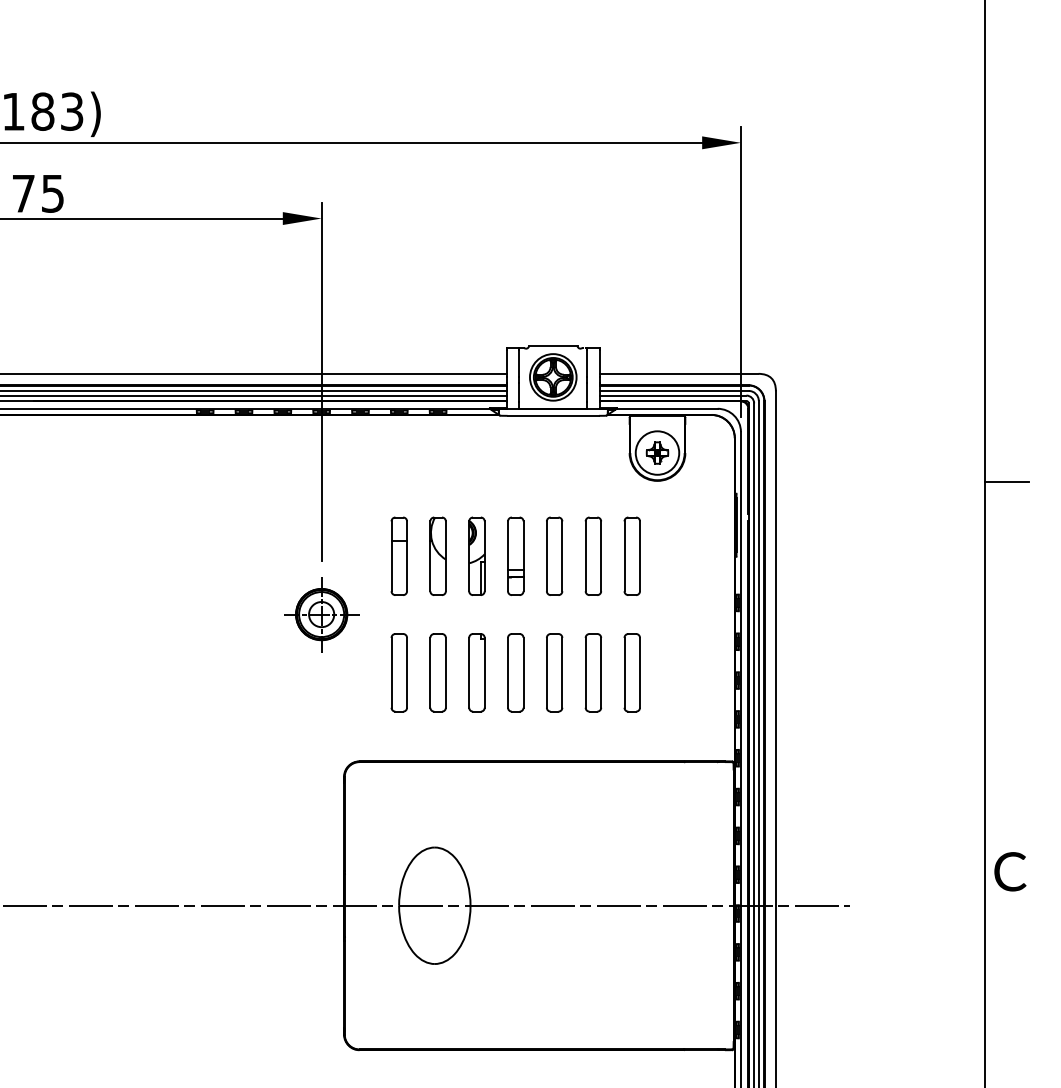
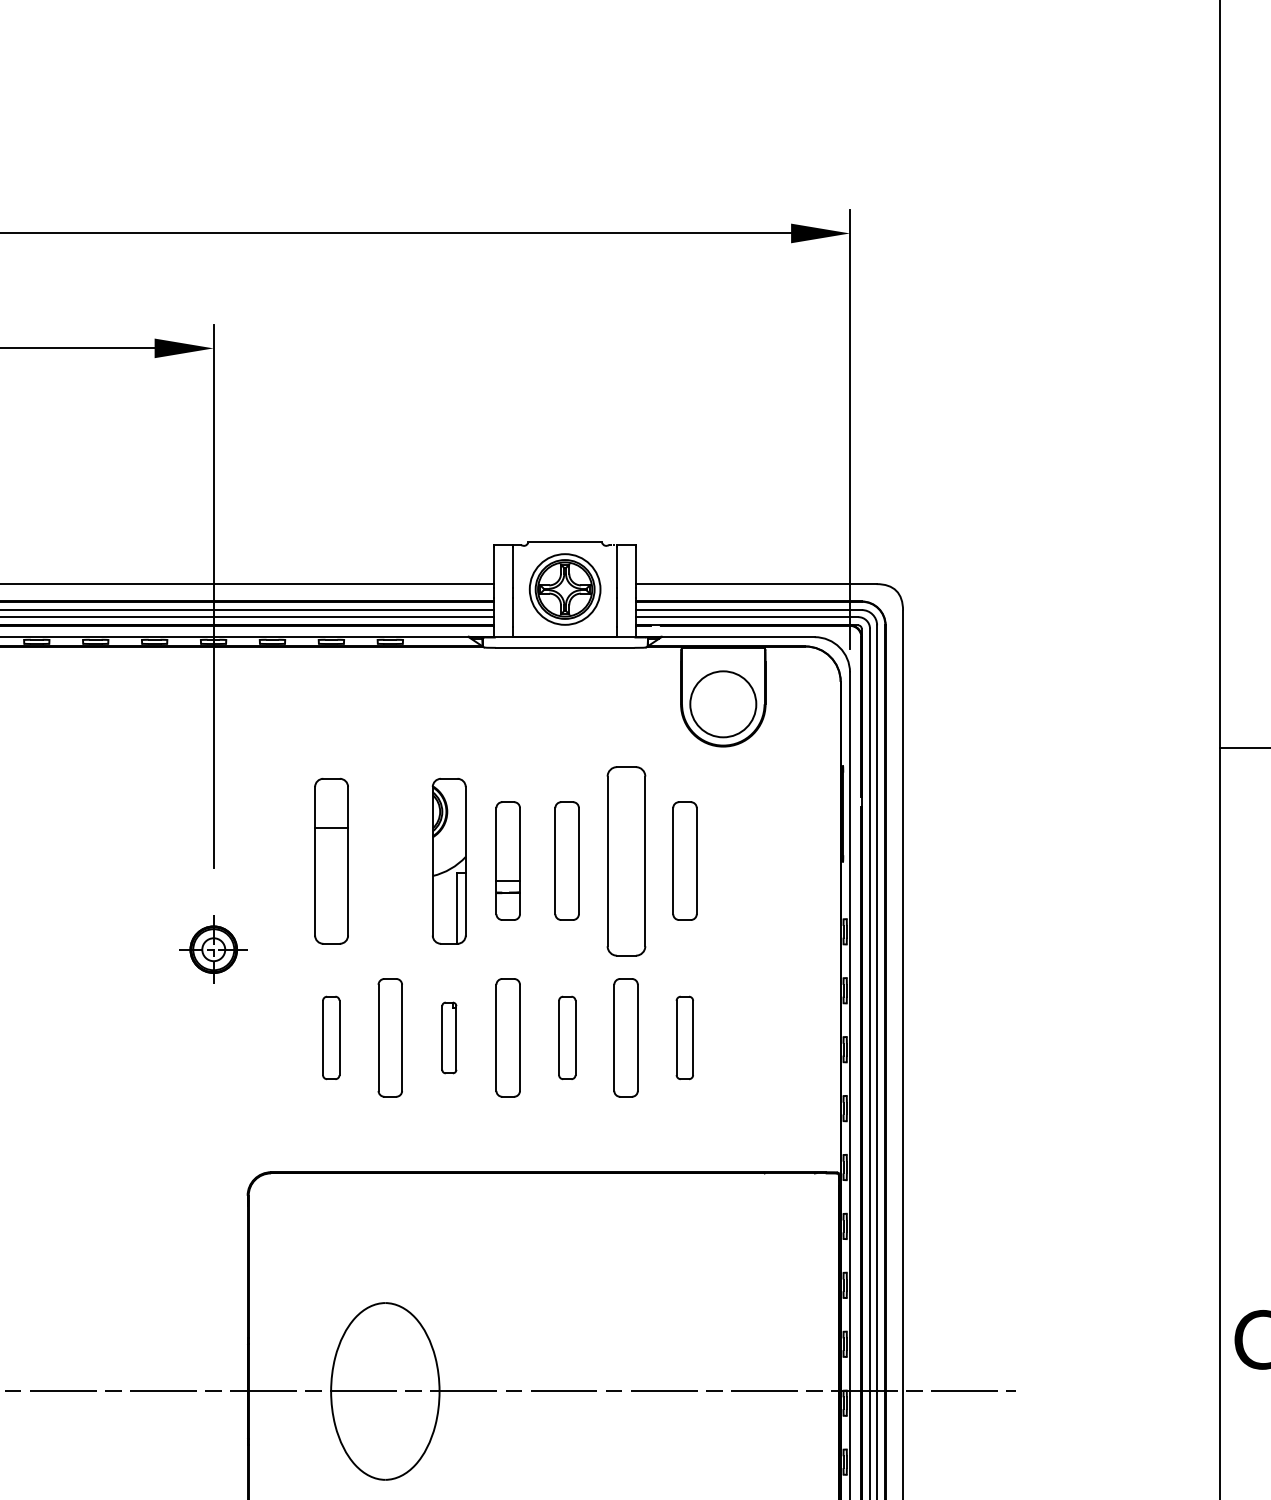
part: (657, 452) -> (723, 703), removed
part: (398, 555) -> (330, 859), size x1.4
part: (437, 555) -> (389, 859), removed
part: (476, 555) -> (448, 859), size x1.4
part: (592, 555) -> (624, 859), size x1.6
part: (321, 614) -> (213, 949), size x0.6
part: (398, 672) -> (330, 1037), size x0.7
part: (476, 672) -> (448, 1037), size x0.6
part: (554, 672) -> (566, 1037), size x0.7
part: (631, 672) -> (683, 1037), size x0.7

